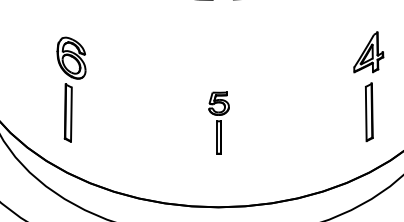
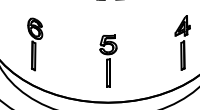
part: (219, 122) -> (108, 60), size x1.67

